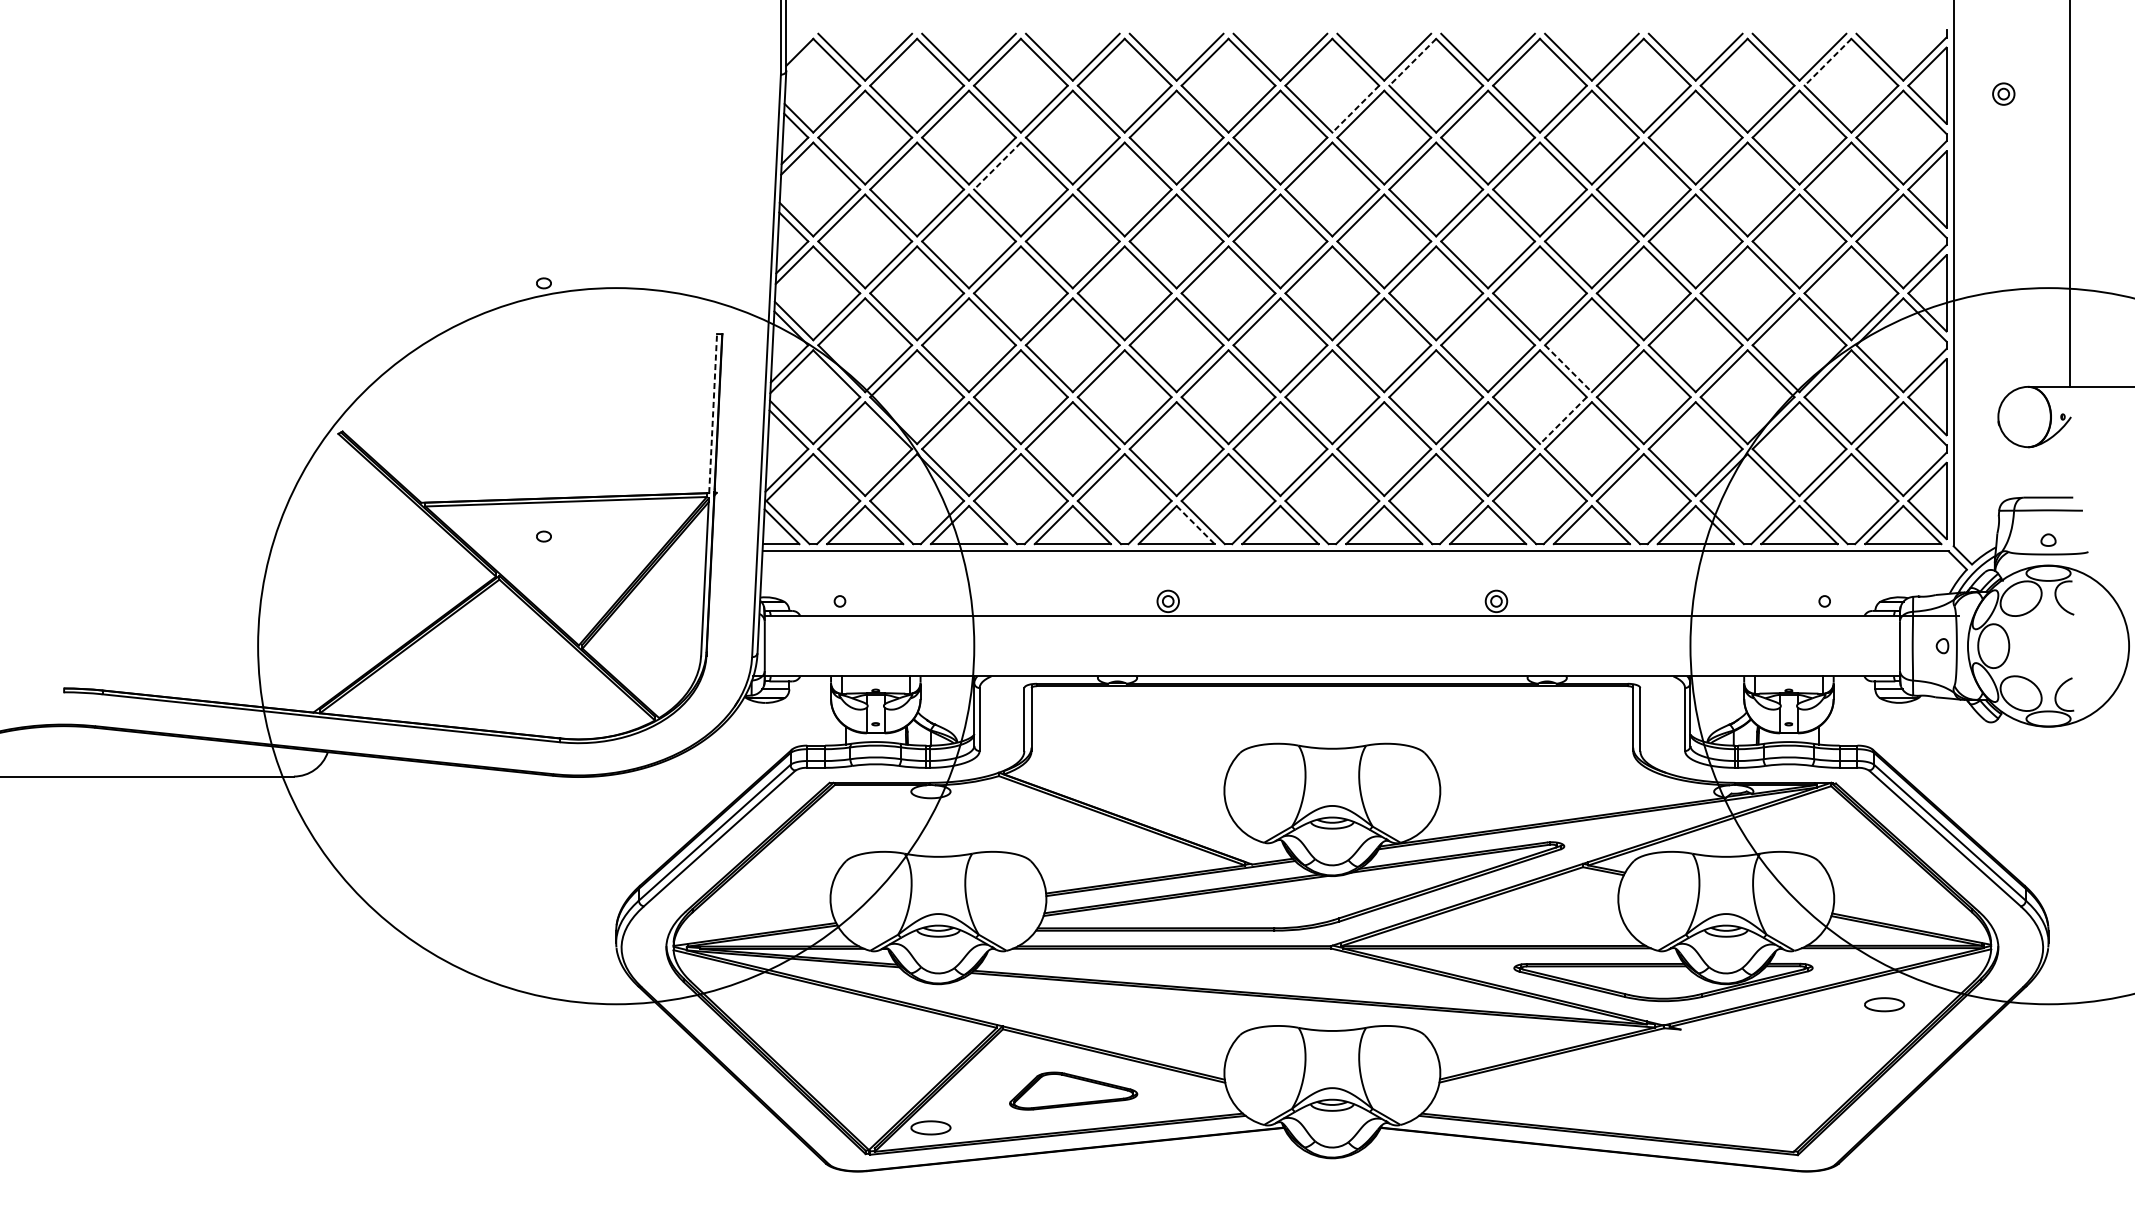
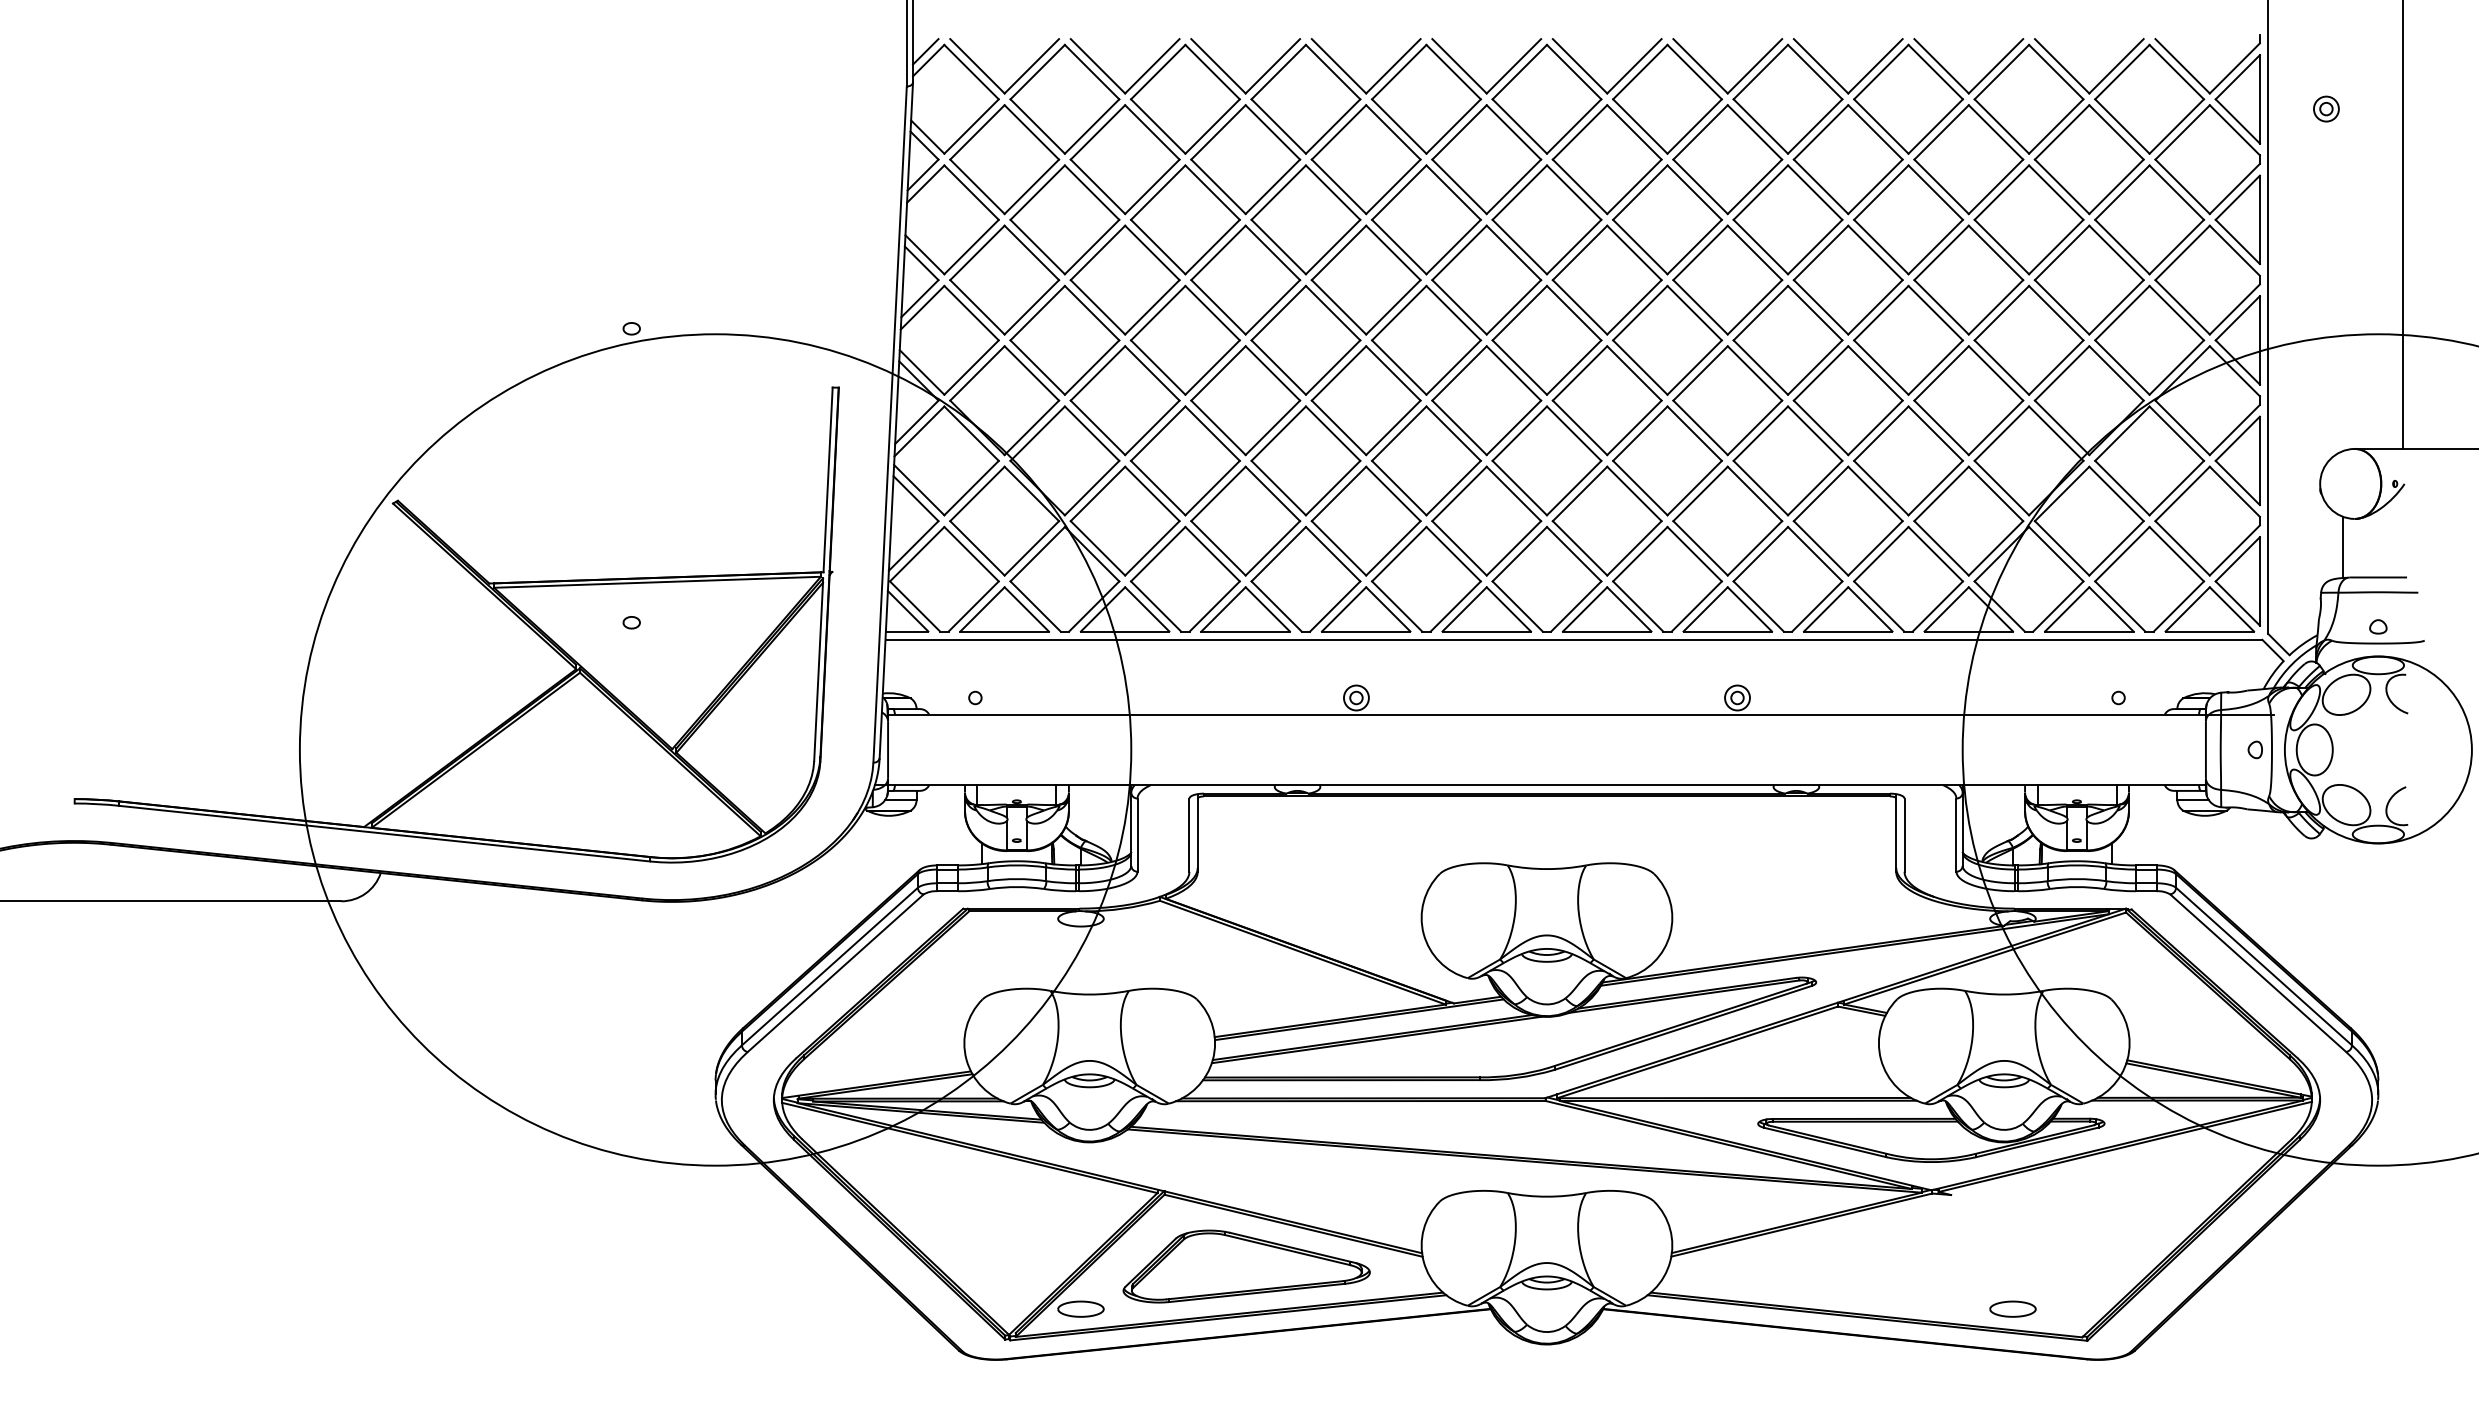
line: (797, 44) -> (925, 51), added
line: (1412, 62) -> (1639, 72), dashed -> solid
line: (1828, 62) -> (2122, 72), dashed -> solid
line: (1355, 109) -> (1573, 126), dashed -> solid
line: (996, 166) -> (1157, 193), dashed -> solid
line: (1568, 369) -> (1821, 428), dashed -> solid
line: (713, 413) -> (828, 479), dashed -> solid
line: (1562, 420) -> (1814, 488), dashed -> solid
line: (2018, 471) -> (2343, 547), added
line: (1195, 525) -> (1388, 609), dashed -> solid
part: (1884, 1004) -> (2012, 1308), moved
part: (1073, 1091) -> (1246, 1266), size x1.67

